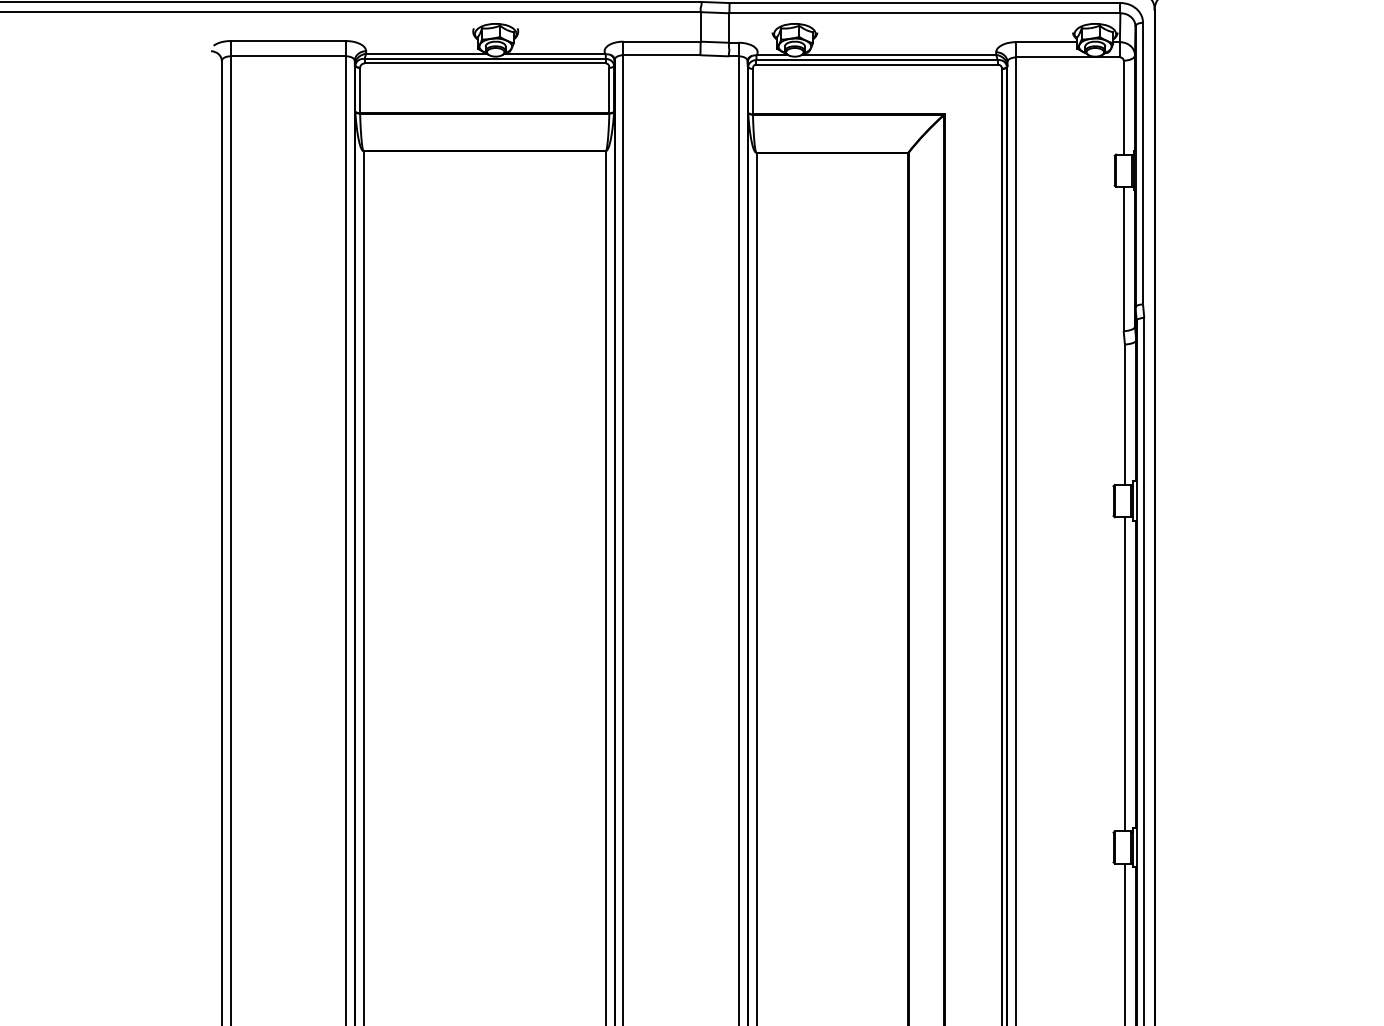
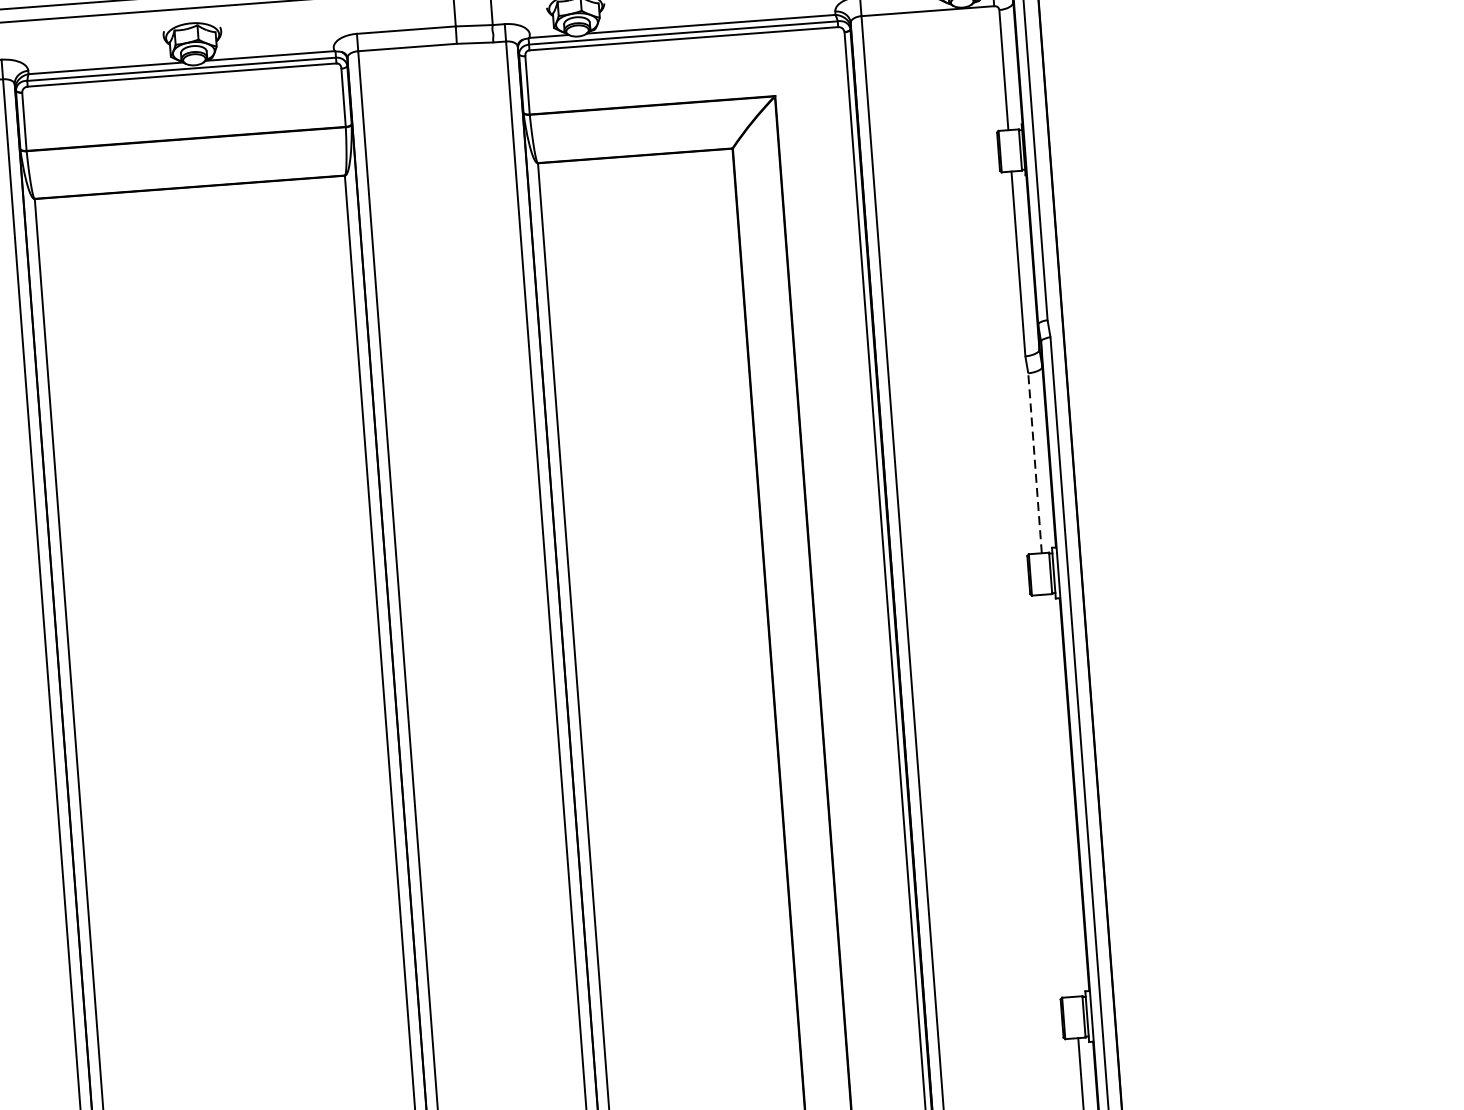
line: (1124, 414) -> (1034, 463), solid -> dashed
line: (1124, 674) -> (1059, 795), removed

